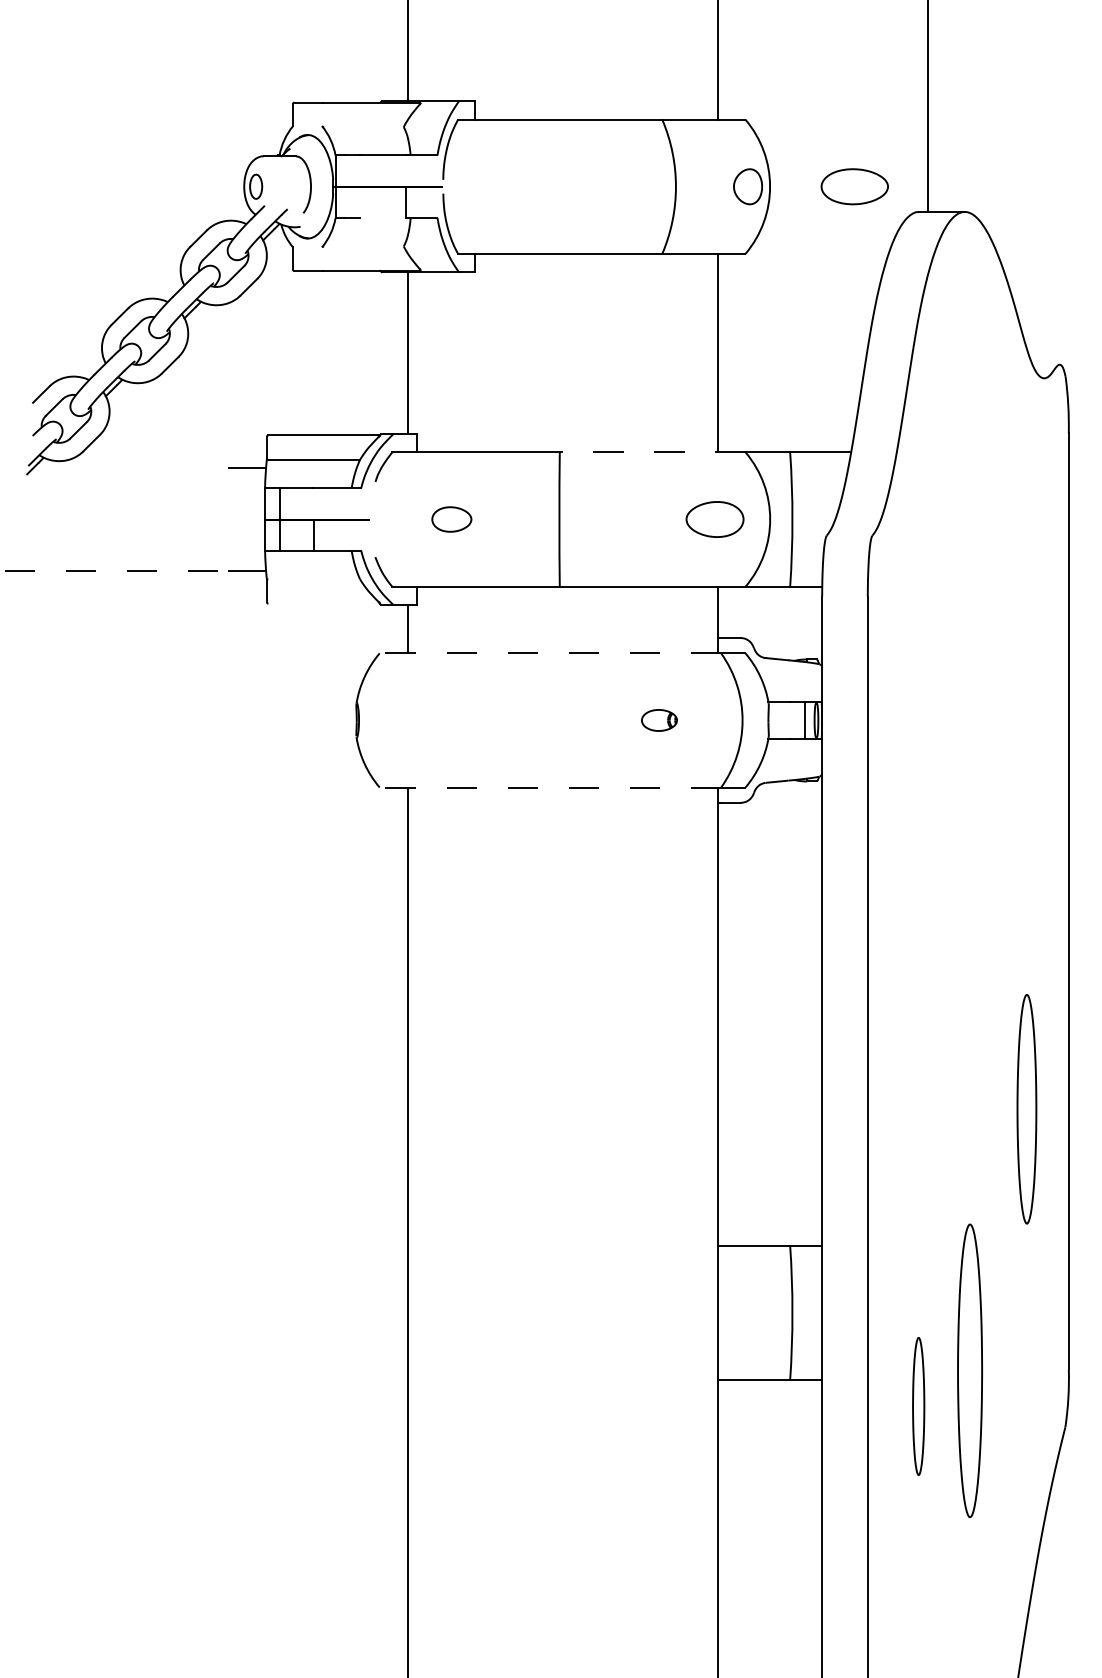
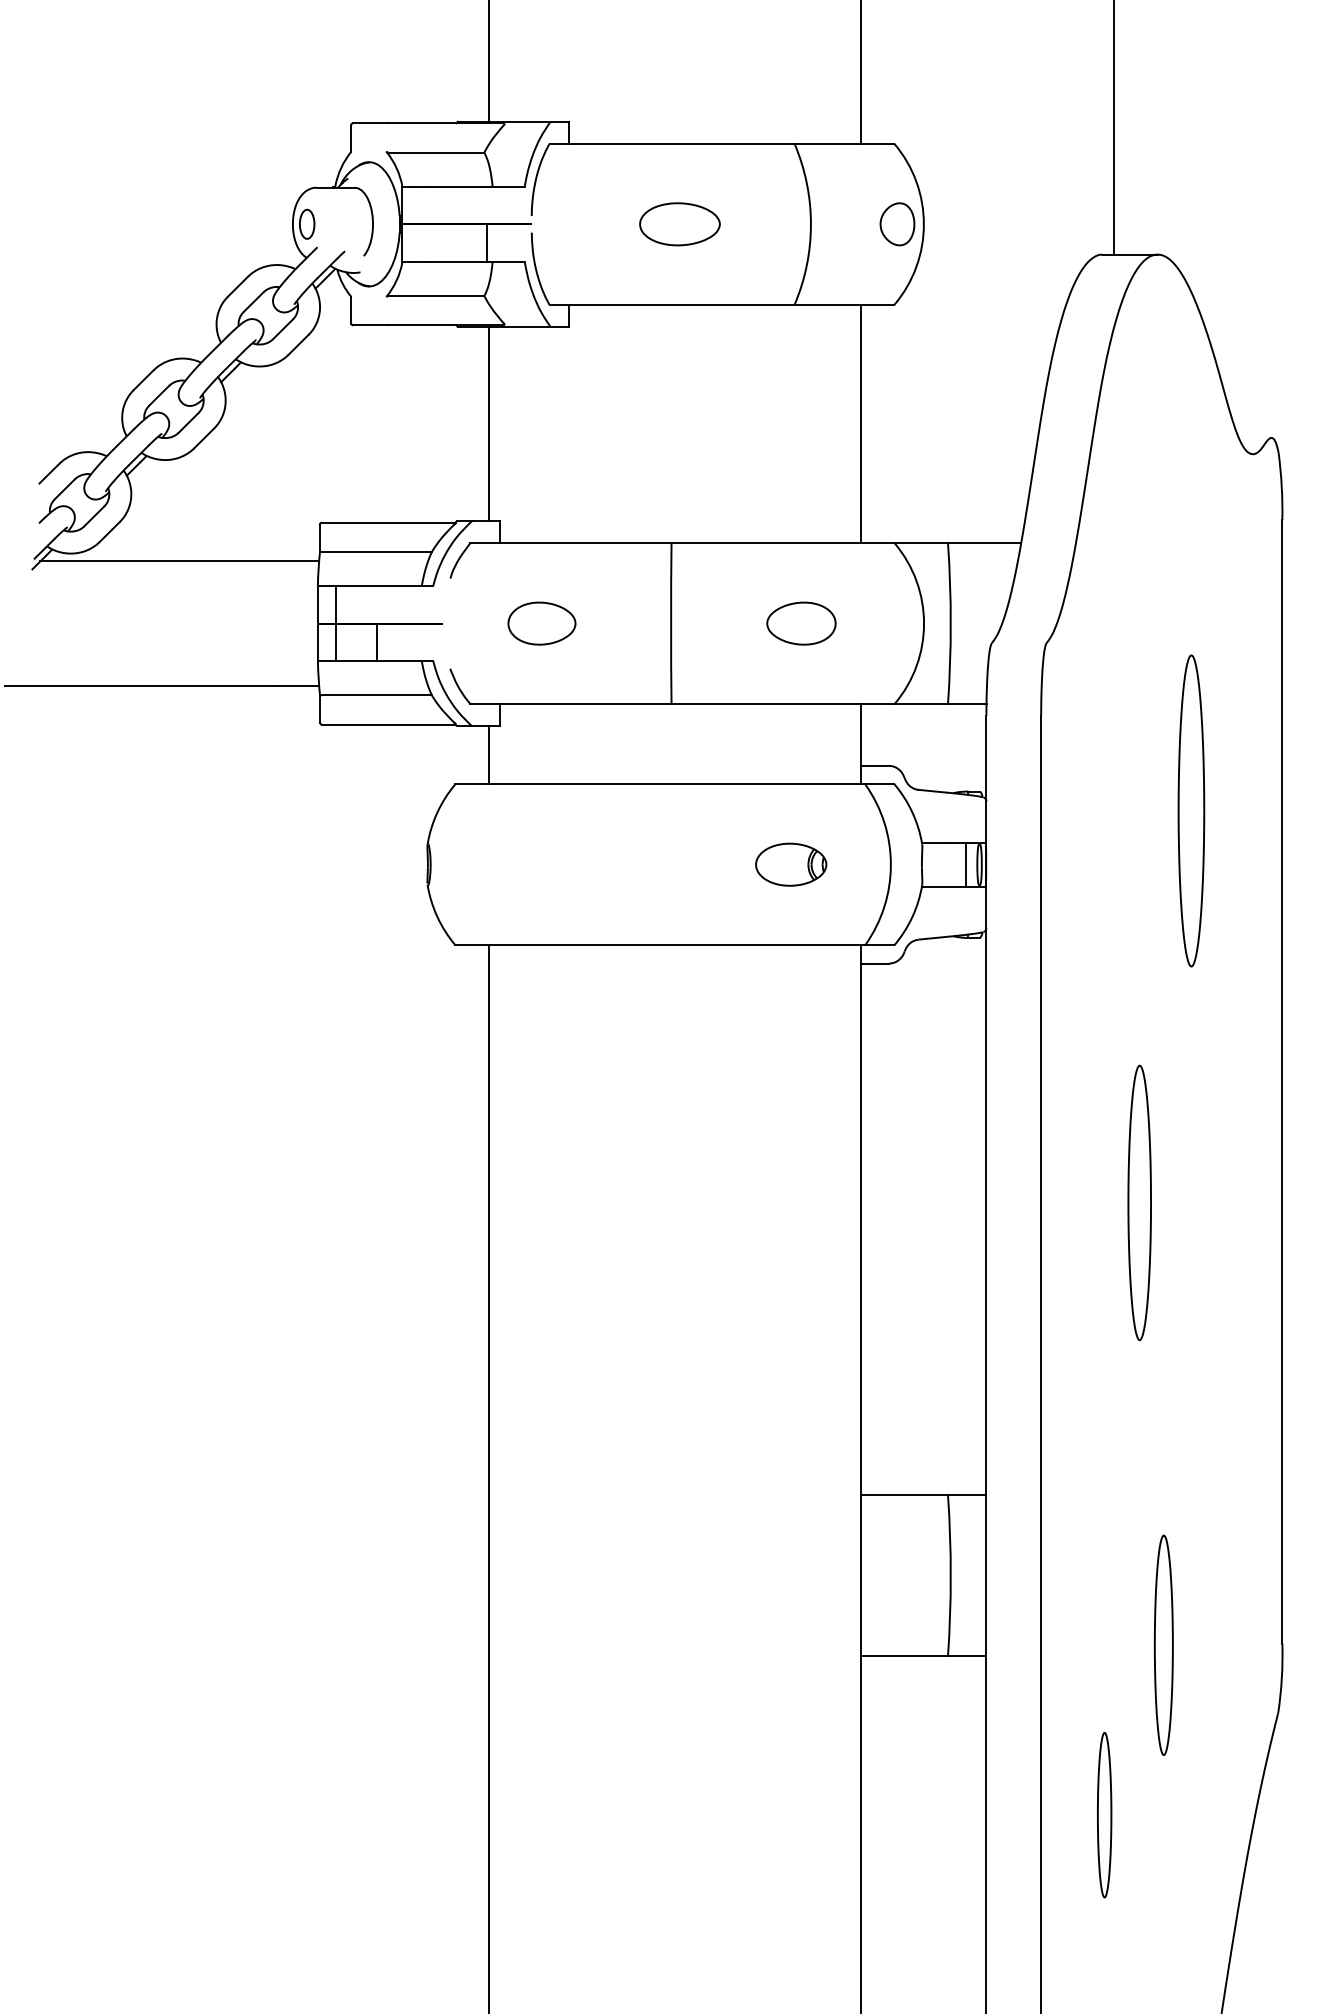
line: (363, 127) -> (436, 153), added
part: (854, 186) -> (679, 224), moved
line: (382, 218) -> (458, 262), added
line: (363, 246) -> (436, 296), added
line: (652, 452) -> (782, 543), dashed -> solid
line: (130, 467) -> (156, 561), added
part: (451, 519) -> (541, 623), size x1.43
part: (714, 519) -> (800, 623), moved
line: (117, 571) -> (140, 686), dashed -> solid
line: (314, 579) -> (377, 695), added
line: (323, 603) -> (388, 724), added
line: (550, 653) -> (660, 784), dashed -> solid
part: (992, 675) -> (1190, 810), added
part: (659, 720) -> (791, 864), size x1.67
line: (550, 787) -> (660, 945), dashed -> solid
part: (1026, 1109) -> (1139, 1203), moved
part: (969, 1370) -> (1163, 1644), size x0.62
part: (918, 1406) -> (1104, 1815), moved

